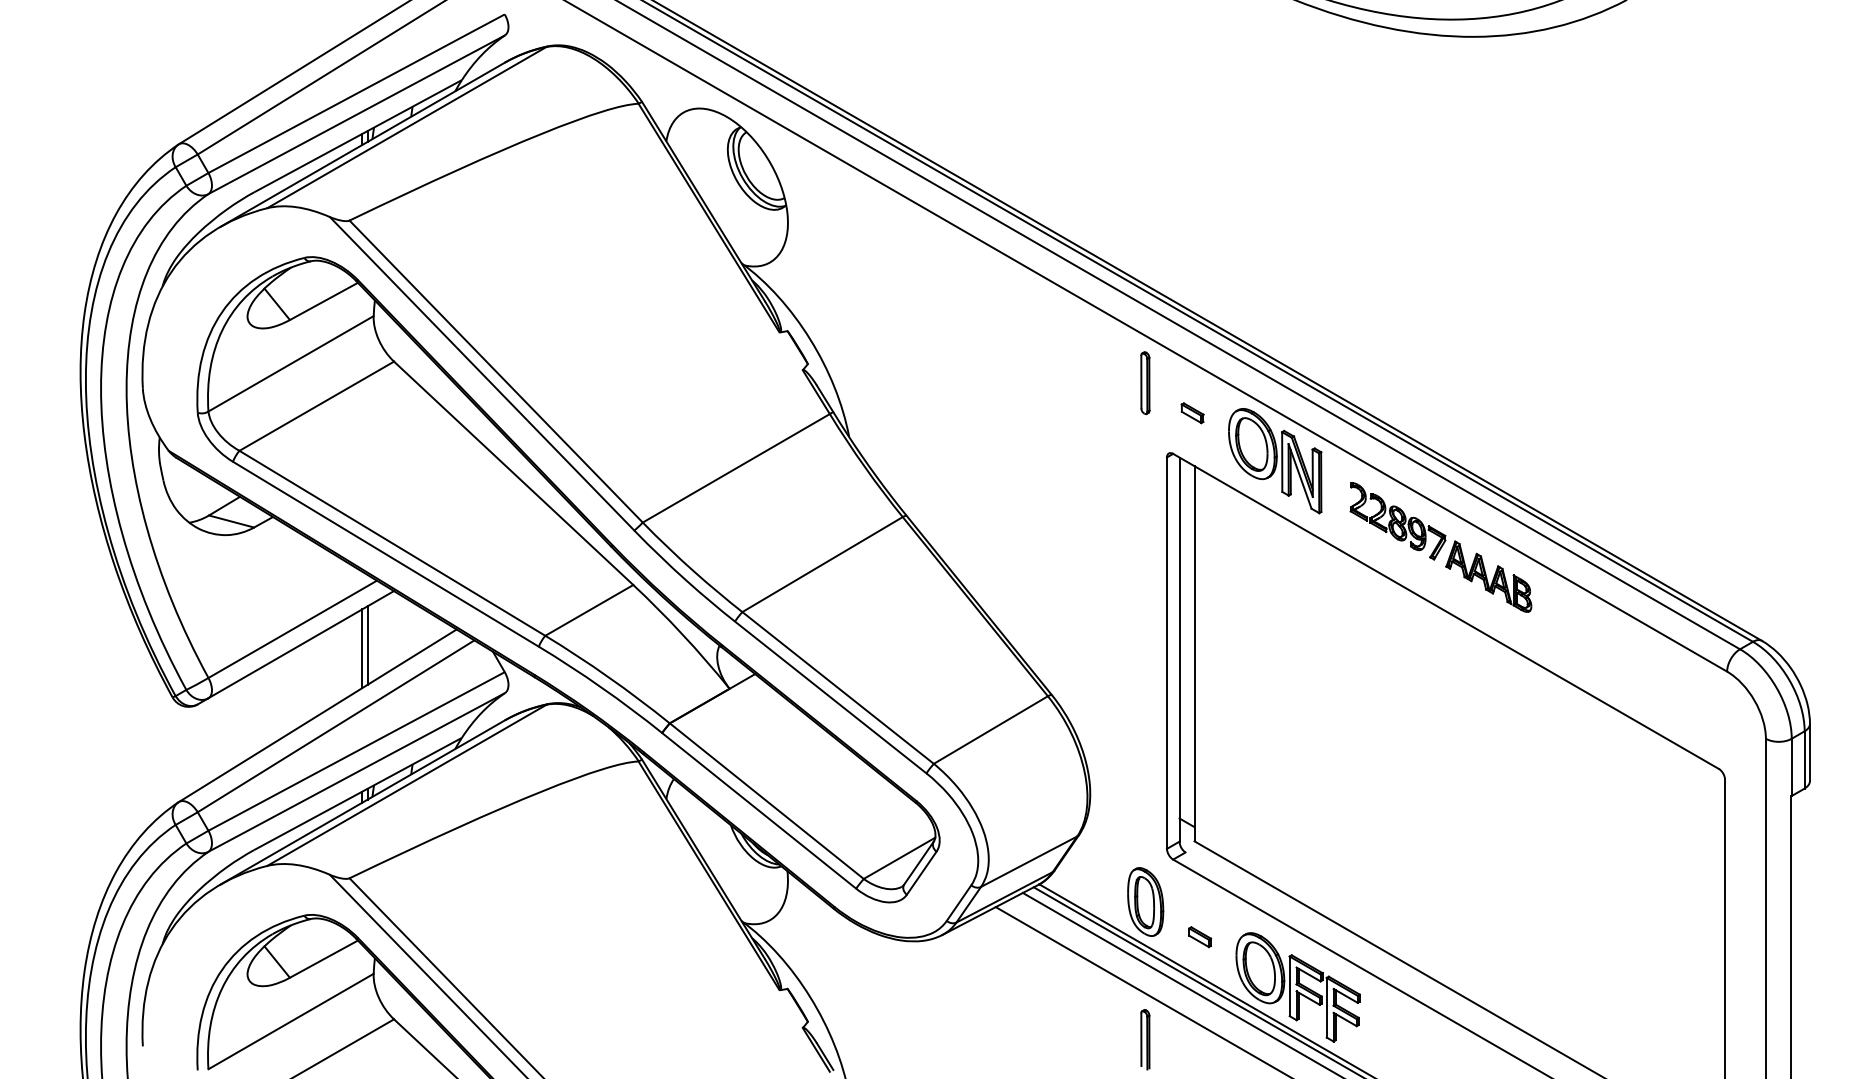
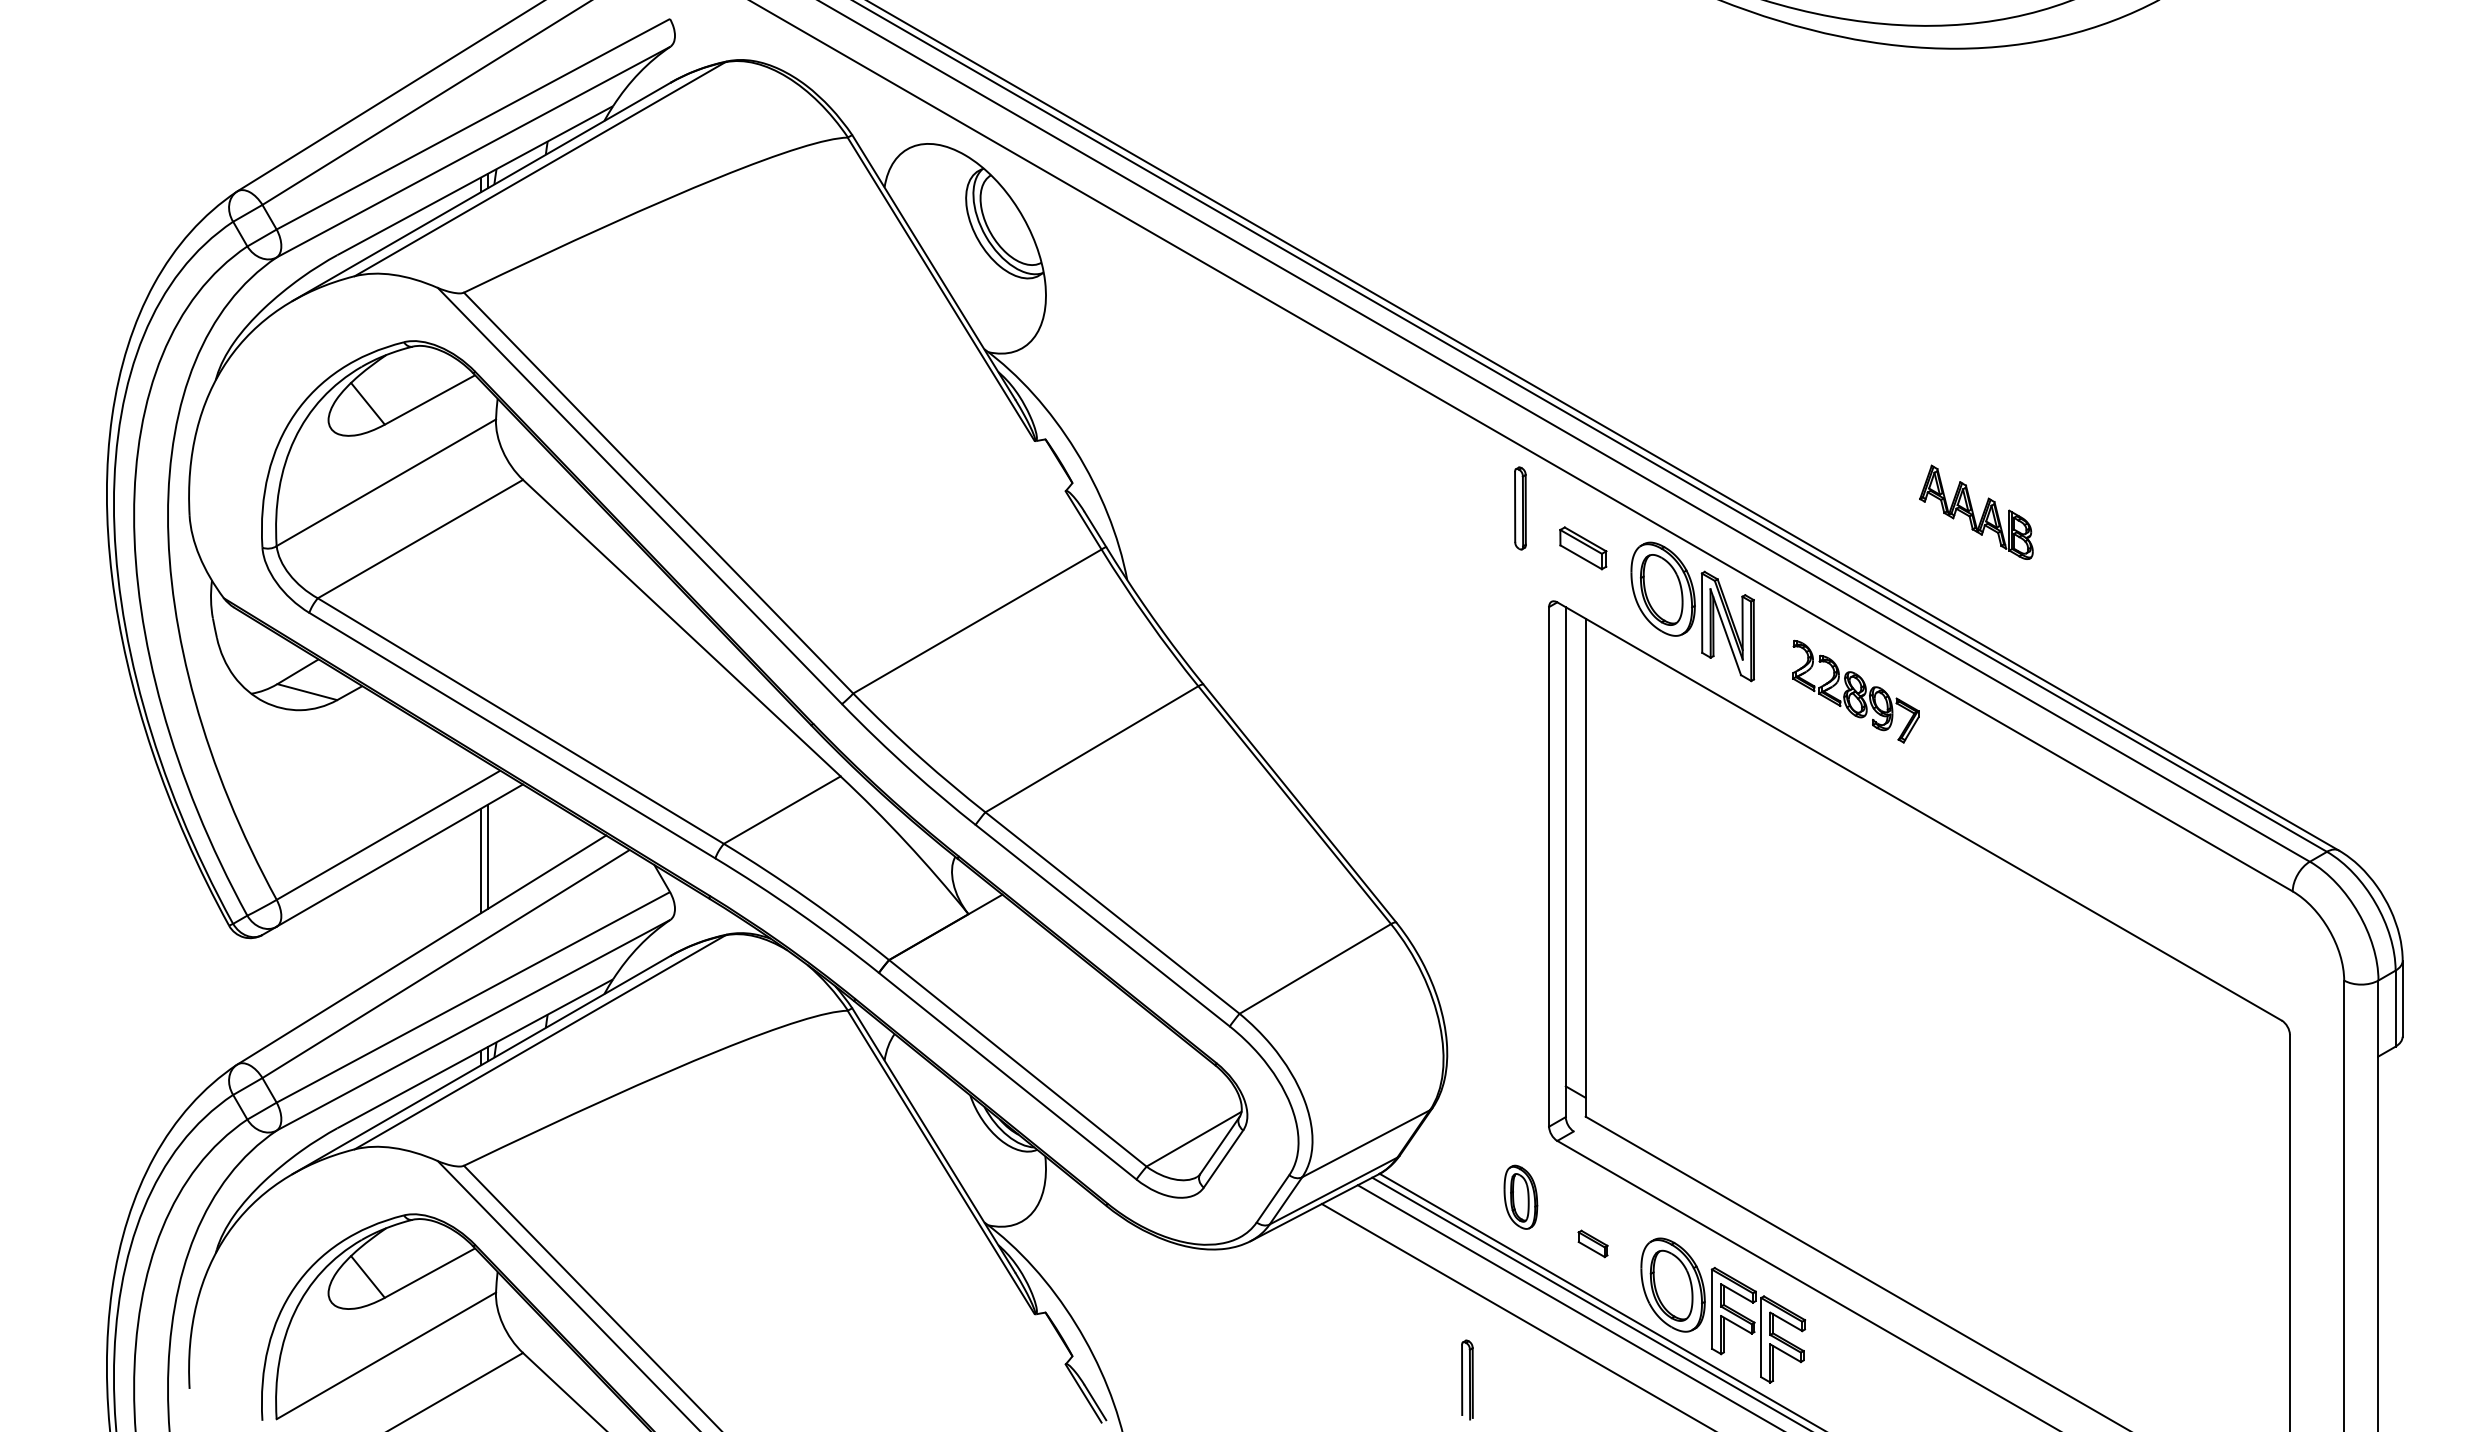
part: (1192, 413) -> (1582, 548), size x1.6
part: (1488, 576) -> (1976, 511), moved
part: (1145, 902) -> (1520, 1197), size x0.7
part: (1145, 1039) -> (1467, 1379), moved

